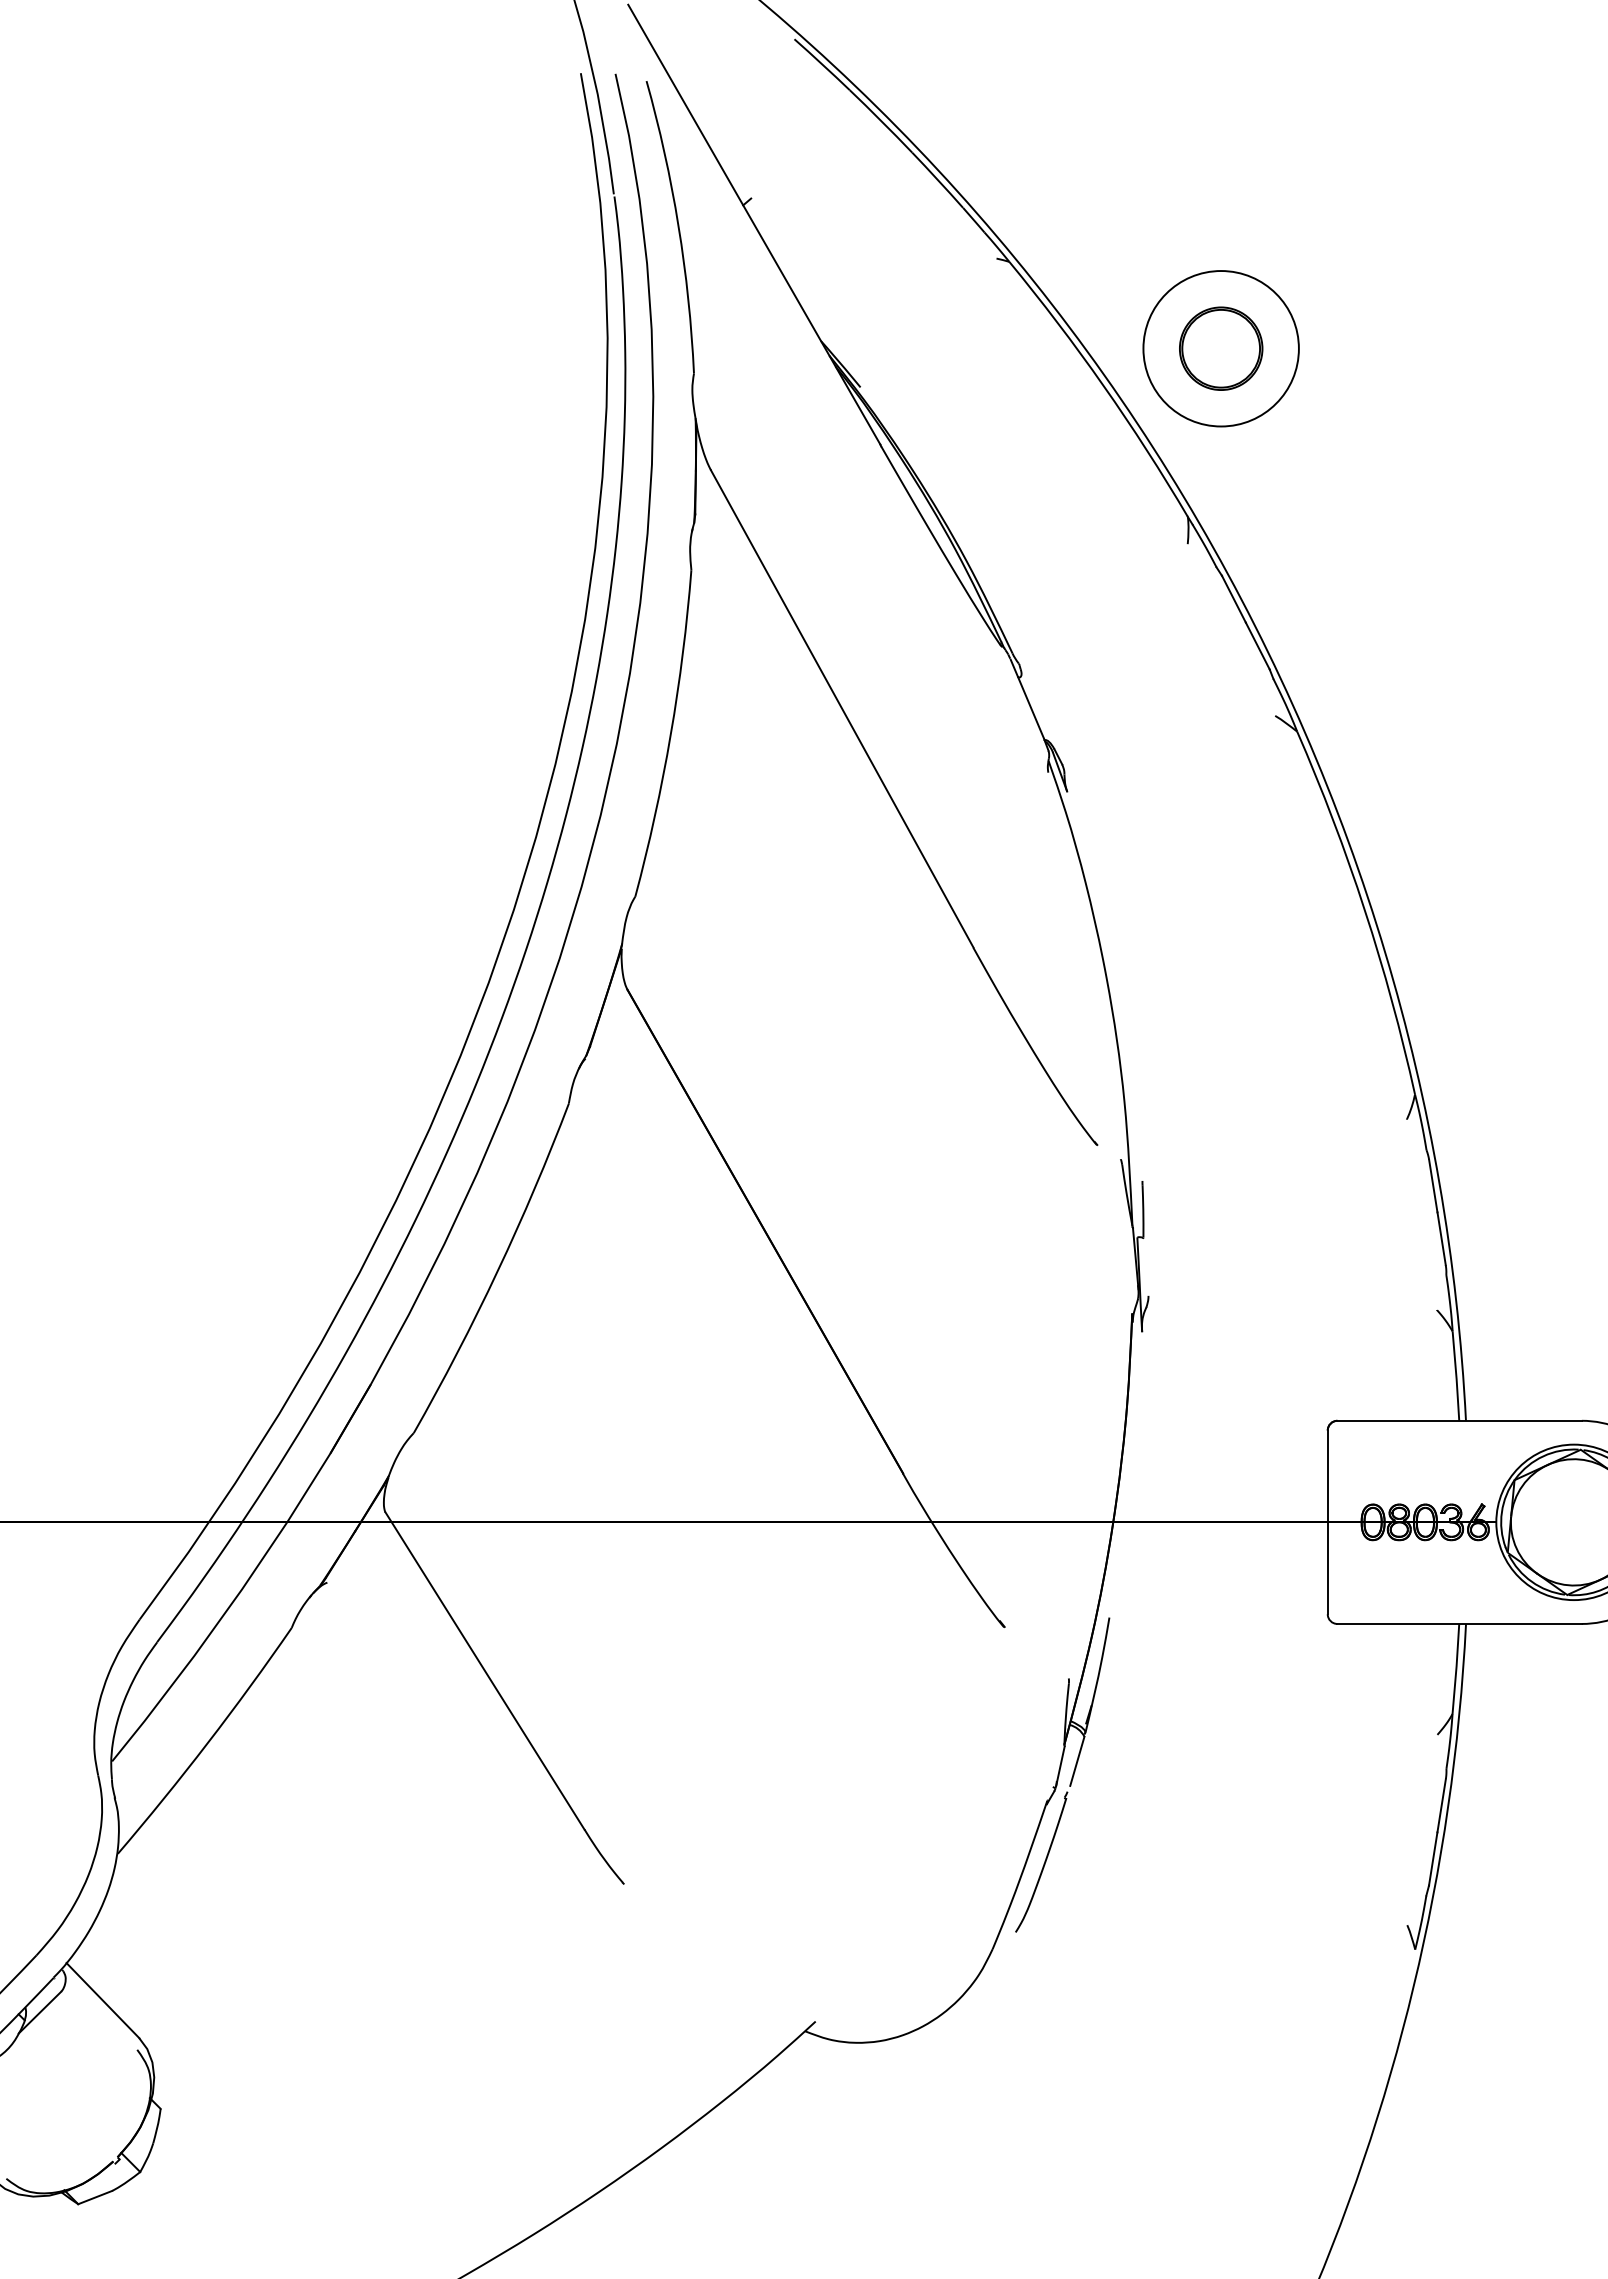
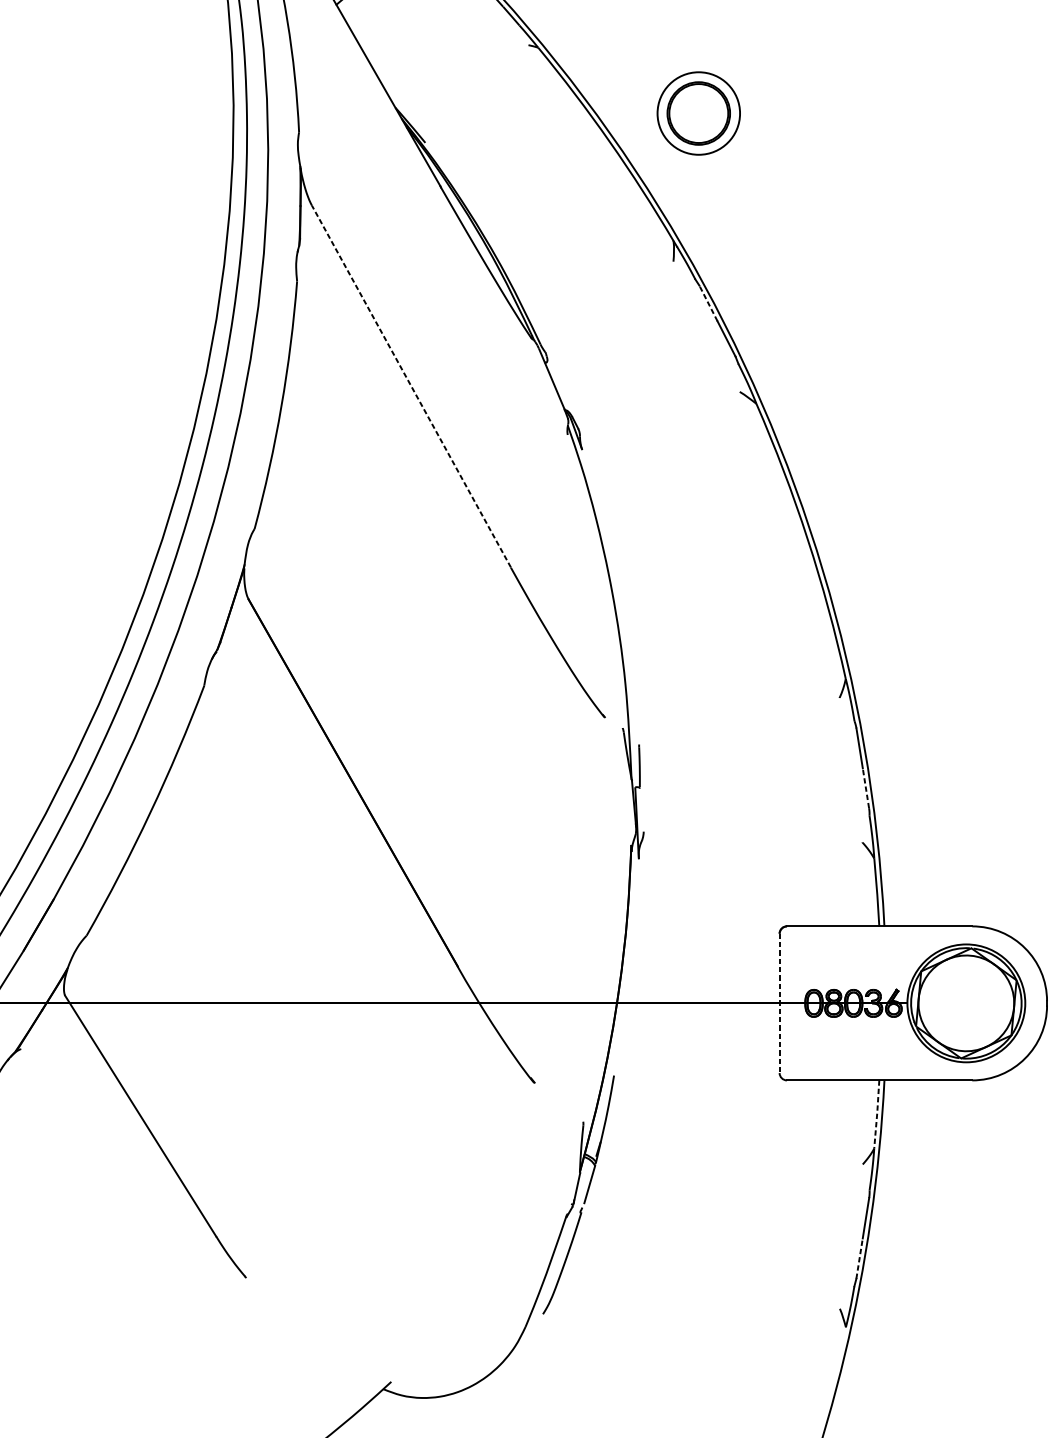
circle: (1220, 348) -> (698, 113), size x0.7
line: (1233, 598) -> (708, 302), solid -> dashed
line: (841, 708) -> (410, 386), solid -> dashed
line: (1441, 1238) -> (865, 788), solid -> dashed
line: (1327, 1522) -> (779, 1003), solid -> dashed
line: (1456, 1668) -> (877, 1114), solid -> dashed
line: (1433, 1859) -> (859, 1258), solid -> dashed

